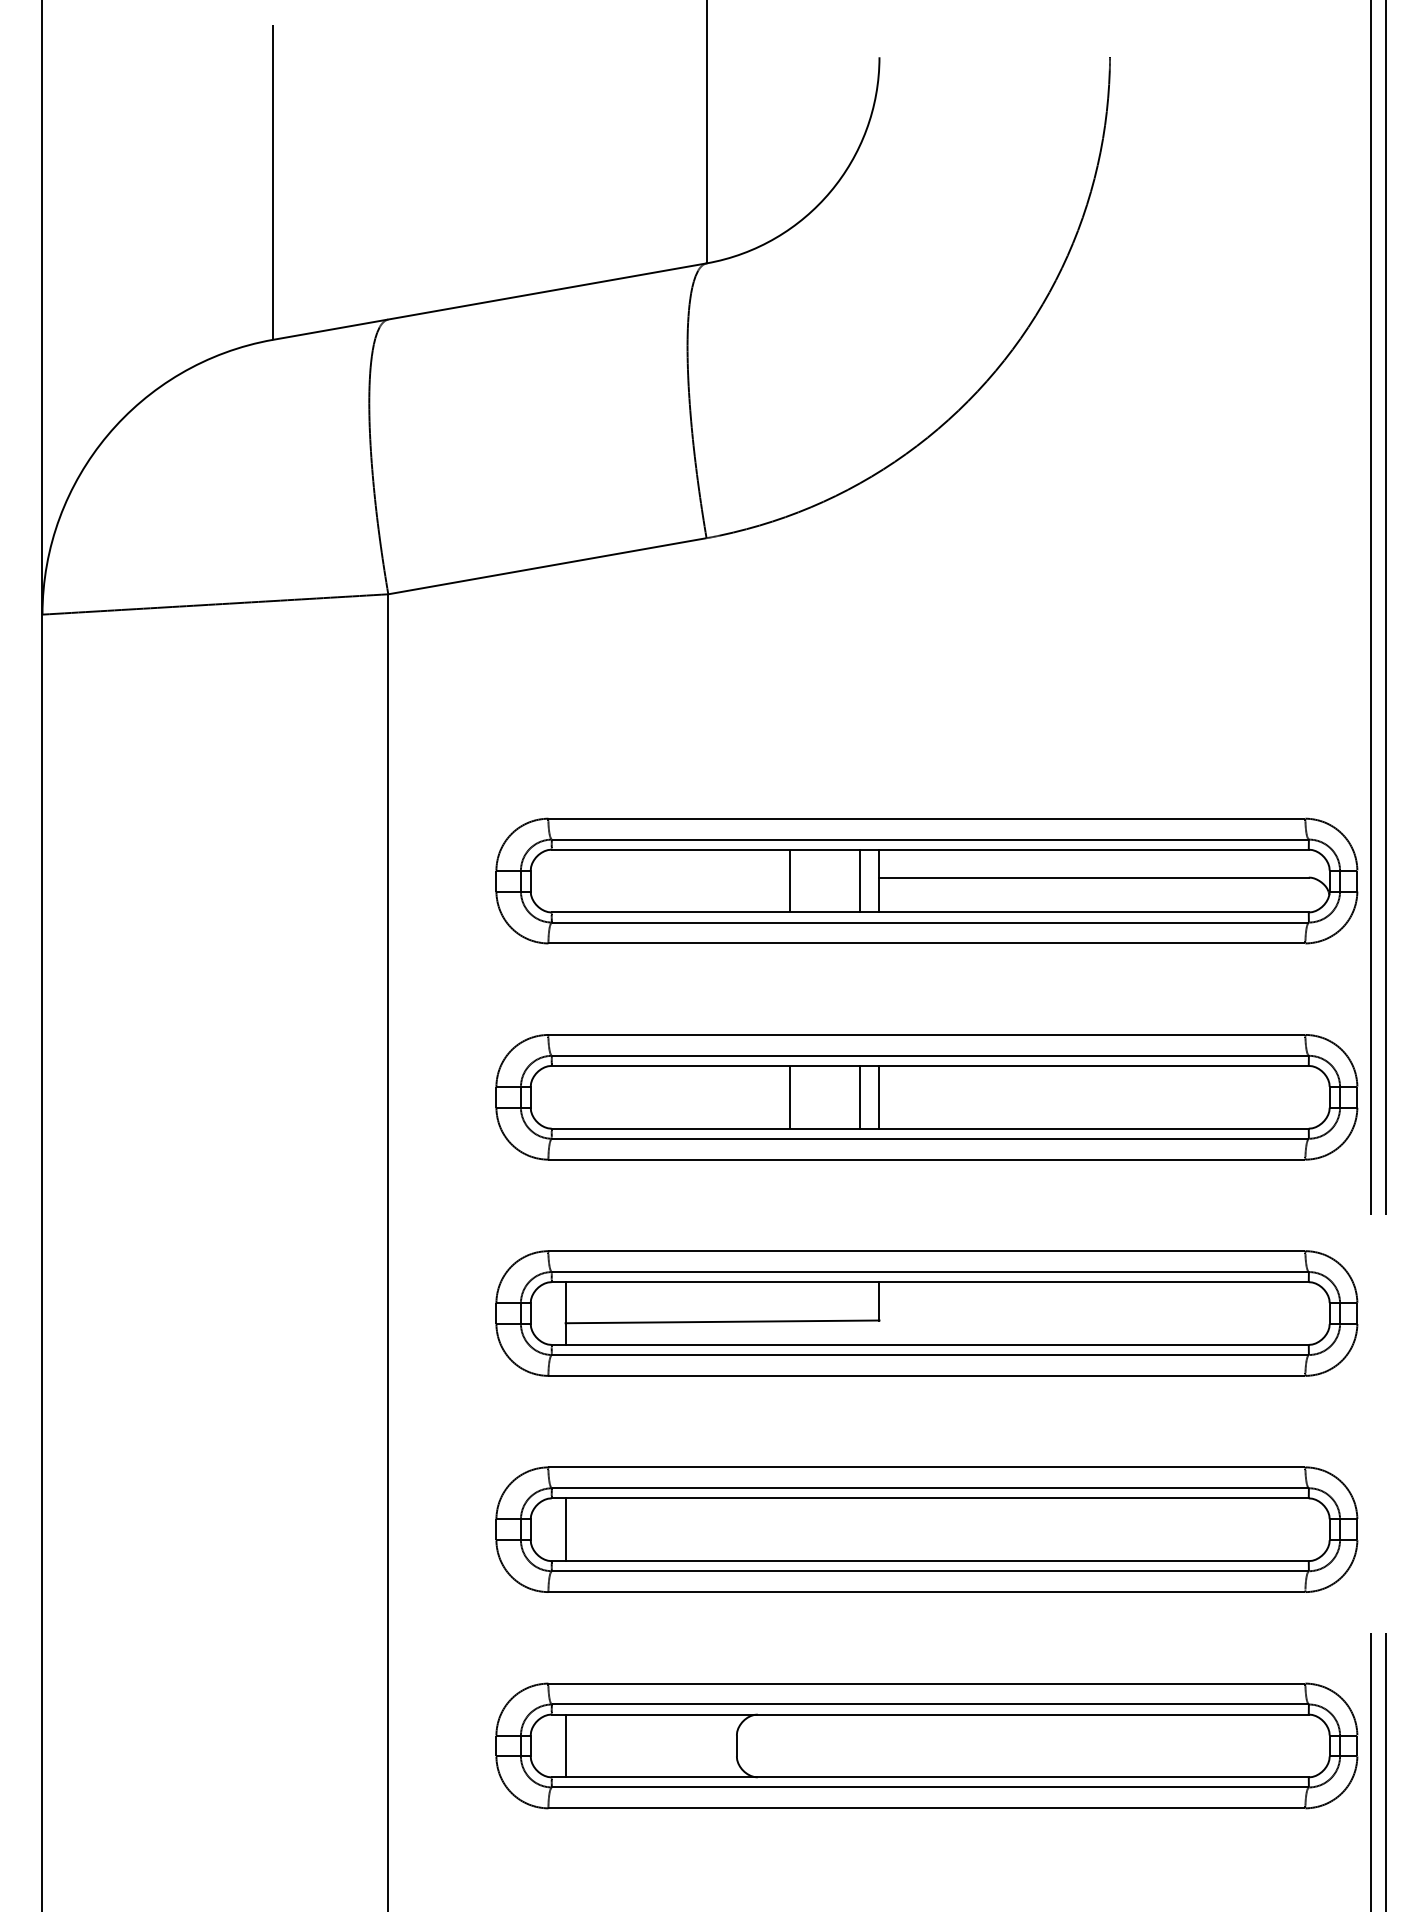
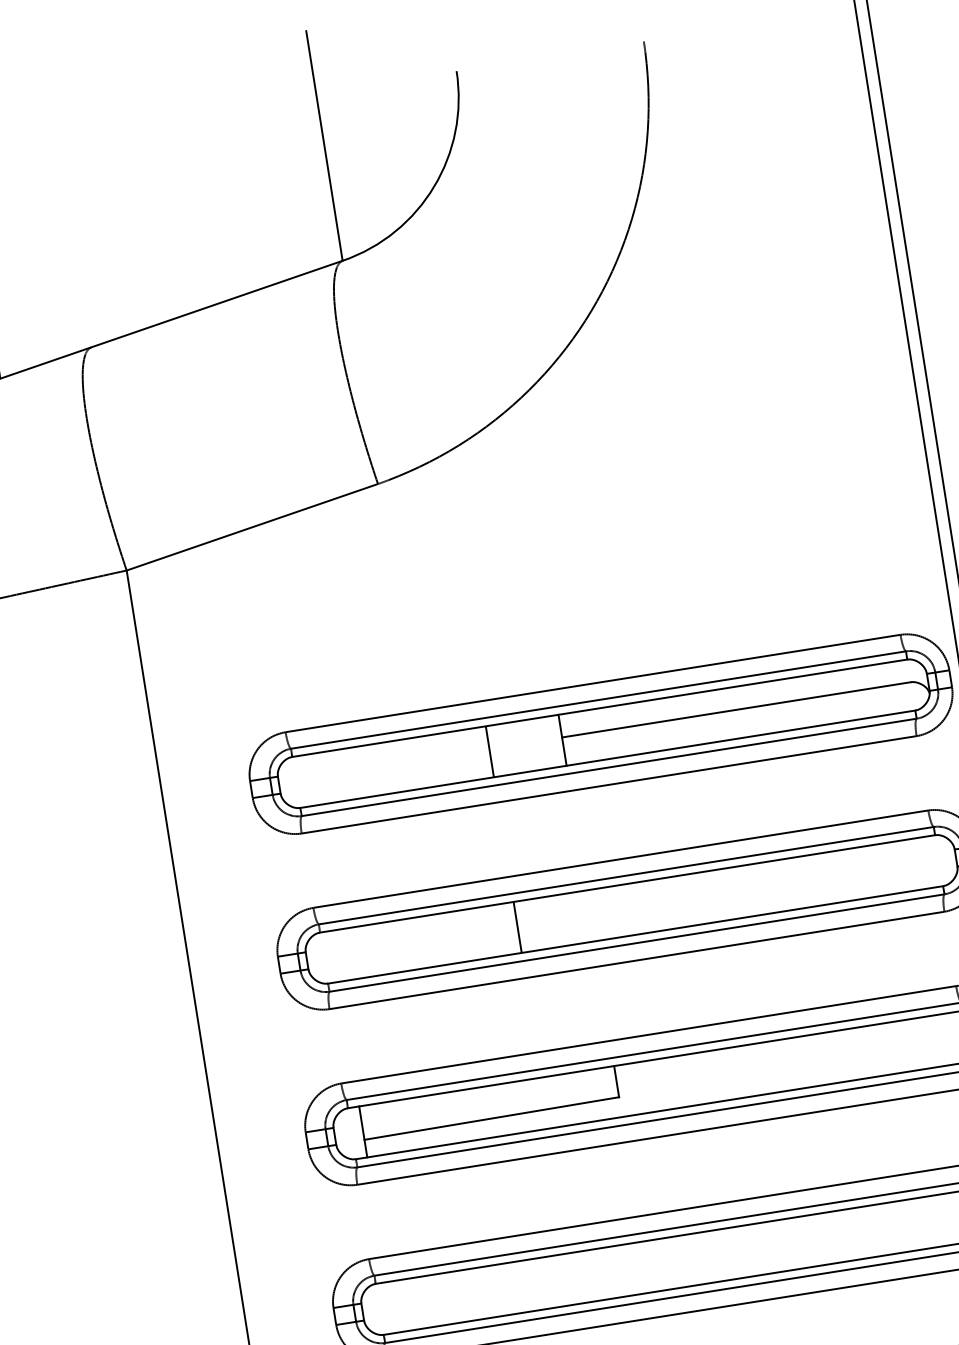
line: (859, 880) -> (546, 742), removed
line: (859, 1096) -> (574, 917), removed
line: (879, 1096) -> (590, 915), removed
line: (565, 1529) -> (390, 1307), removed

